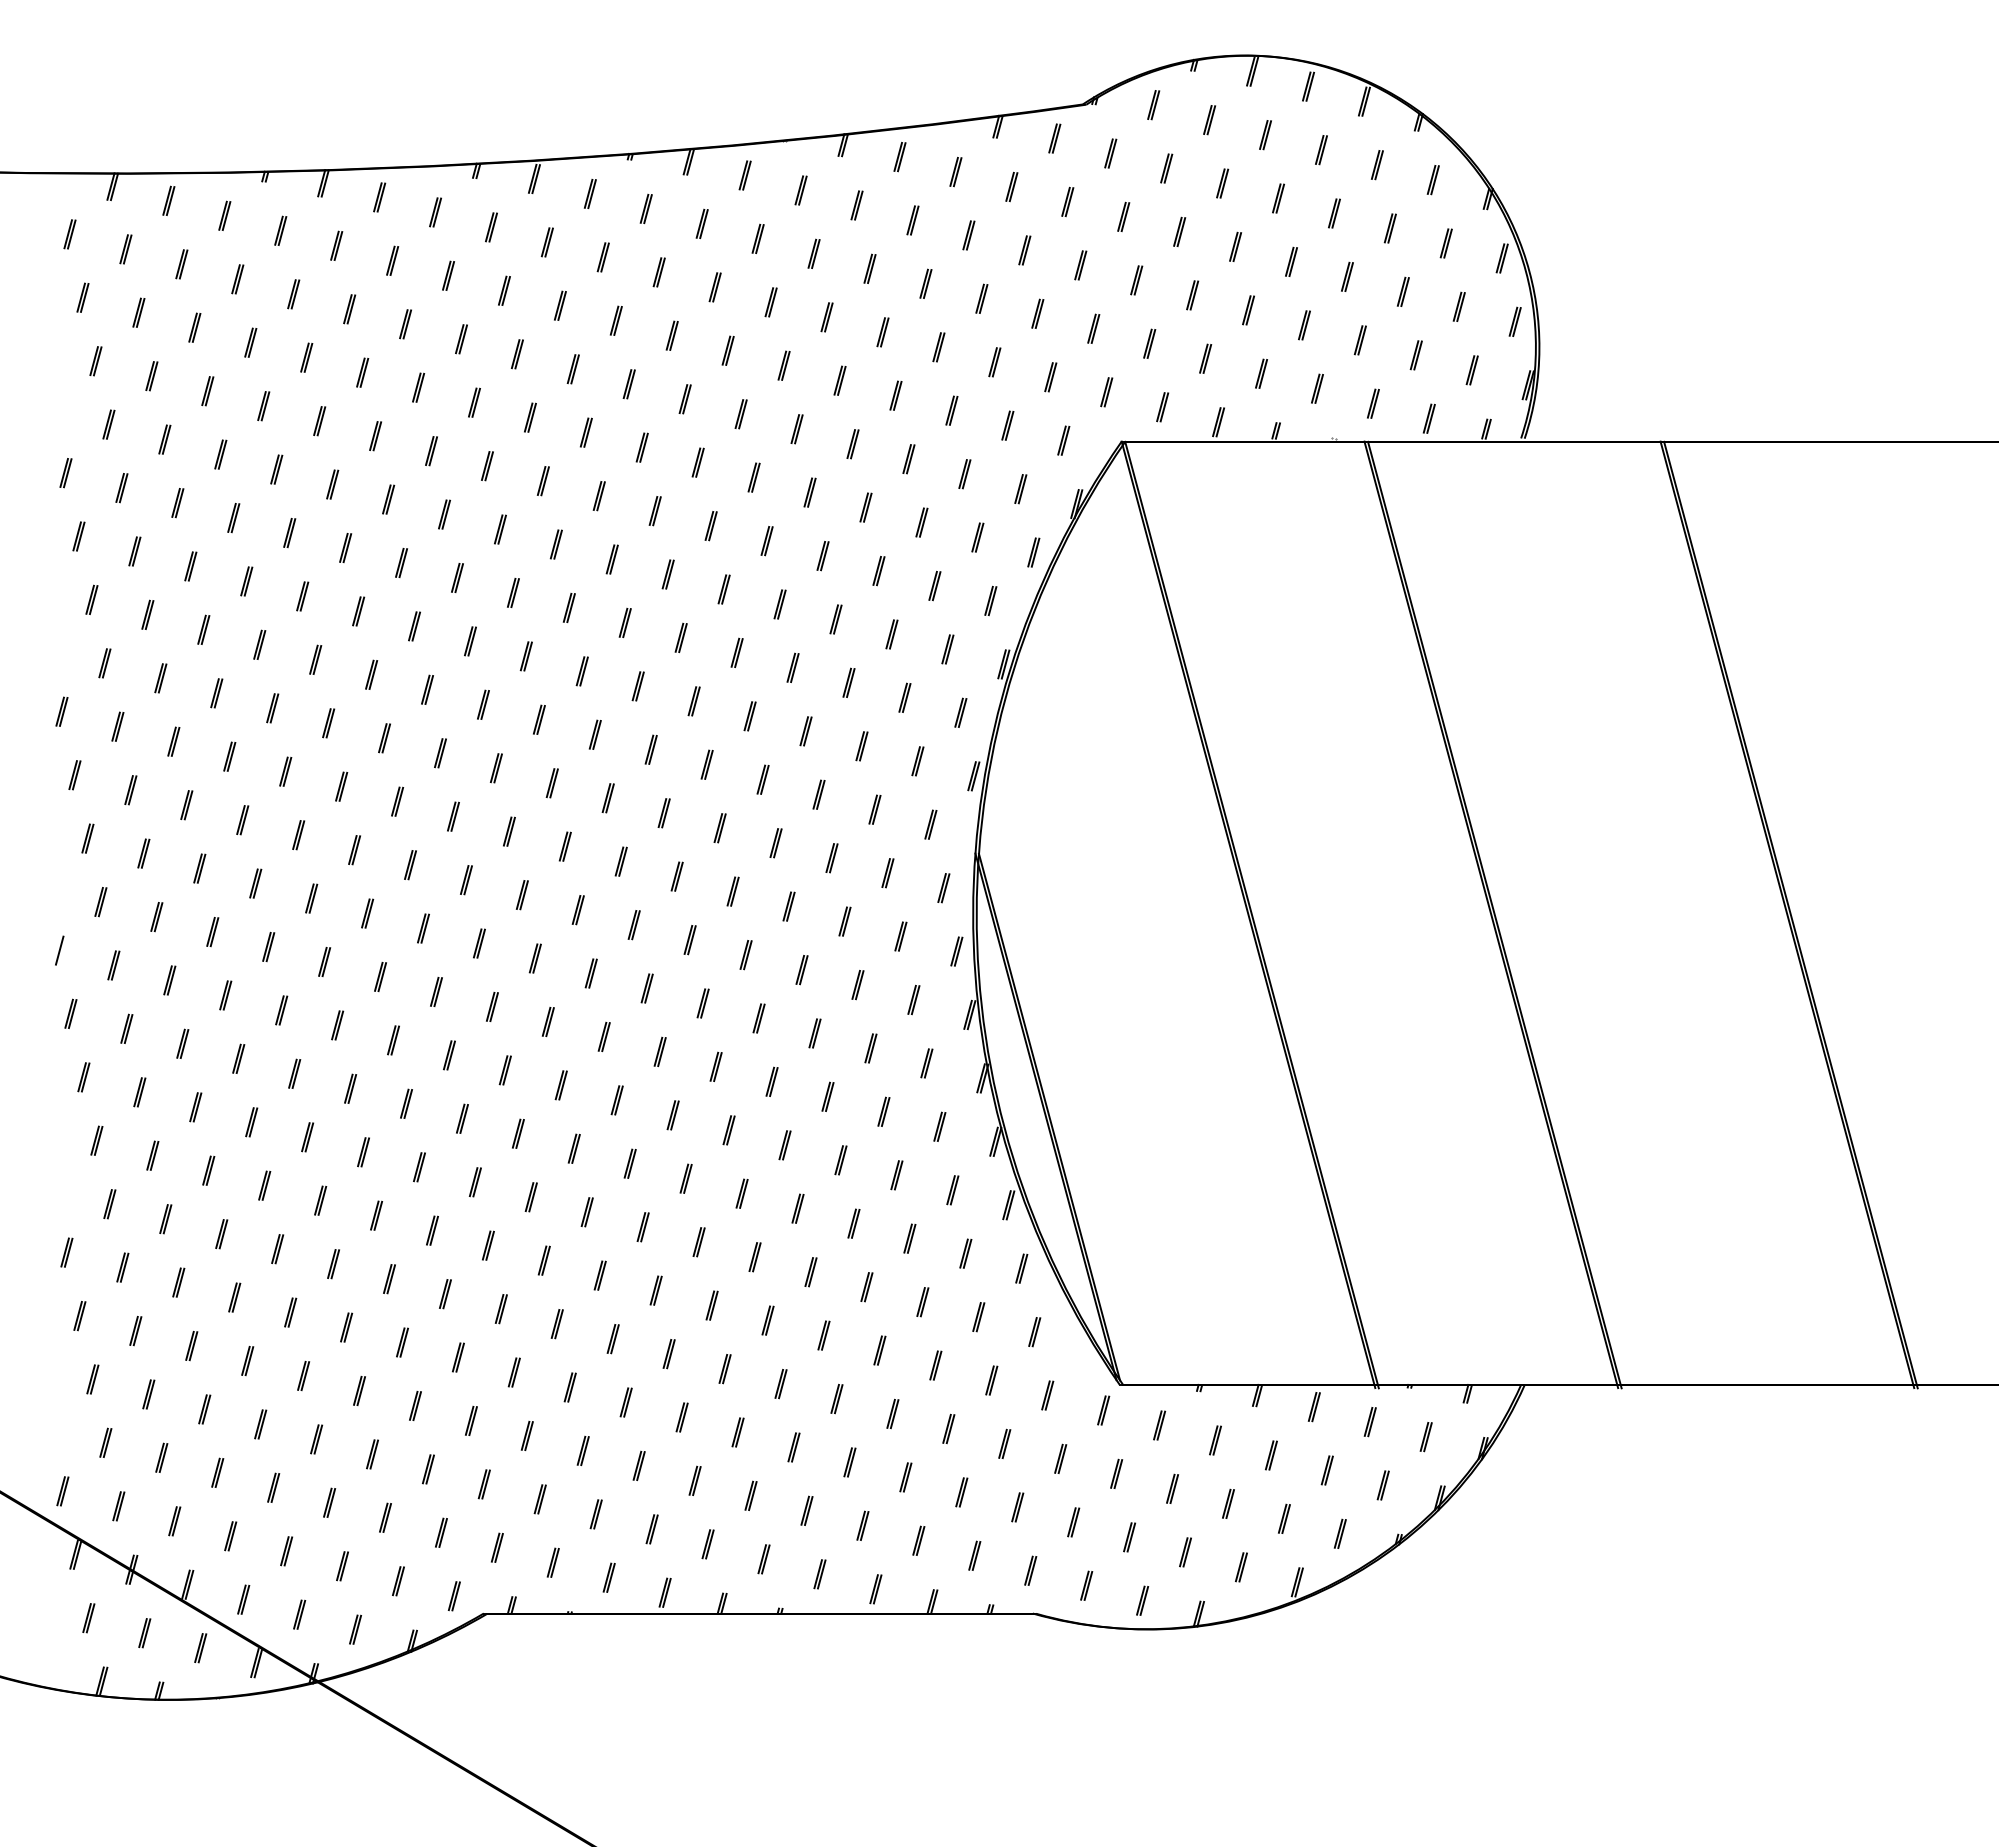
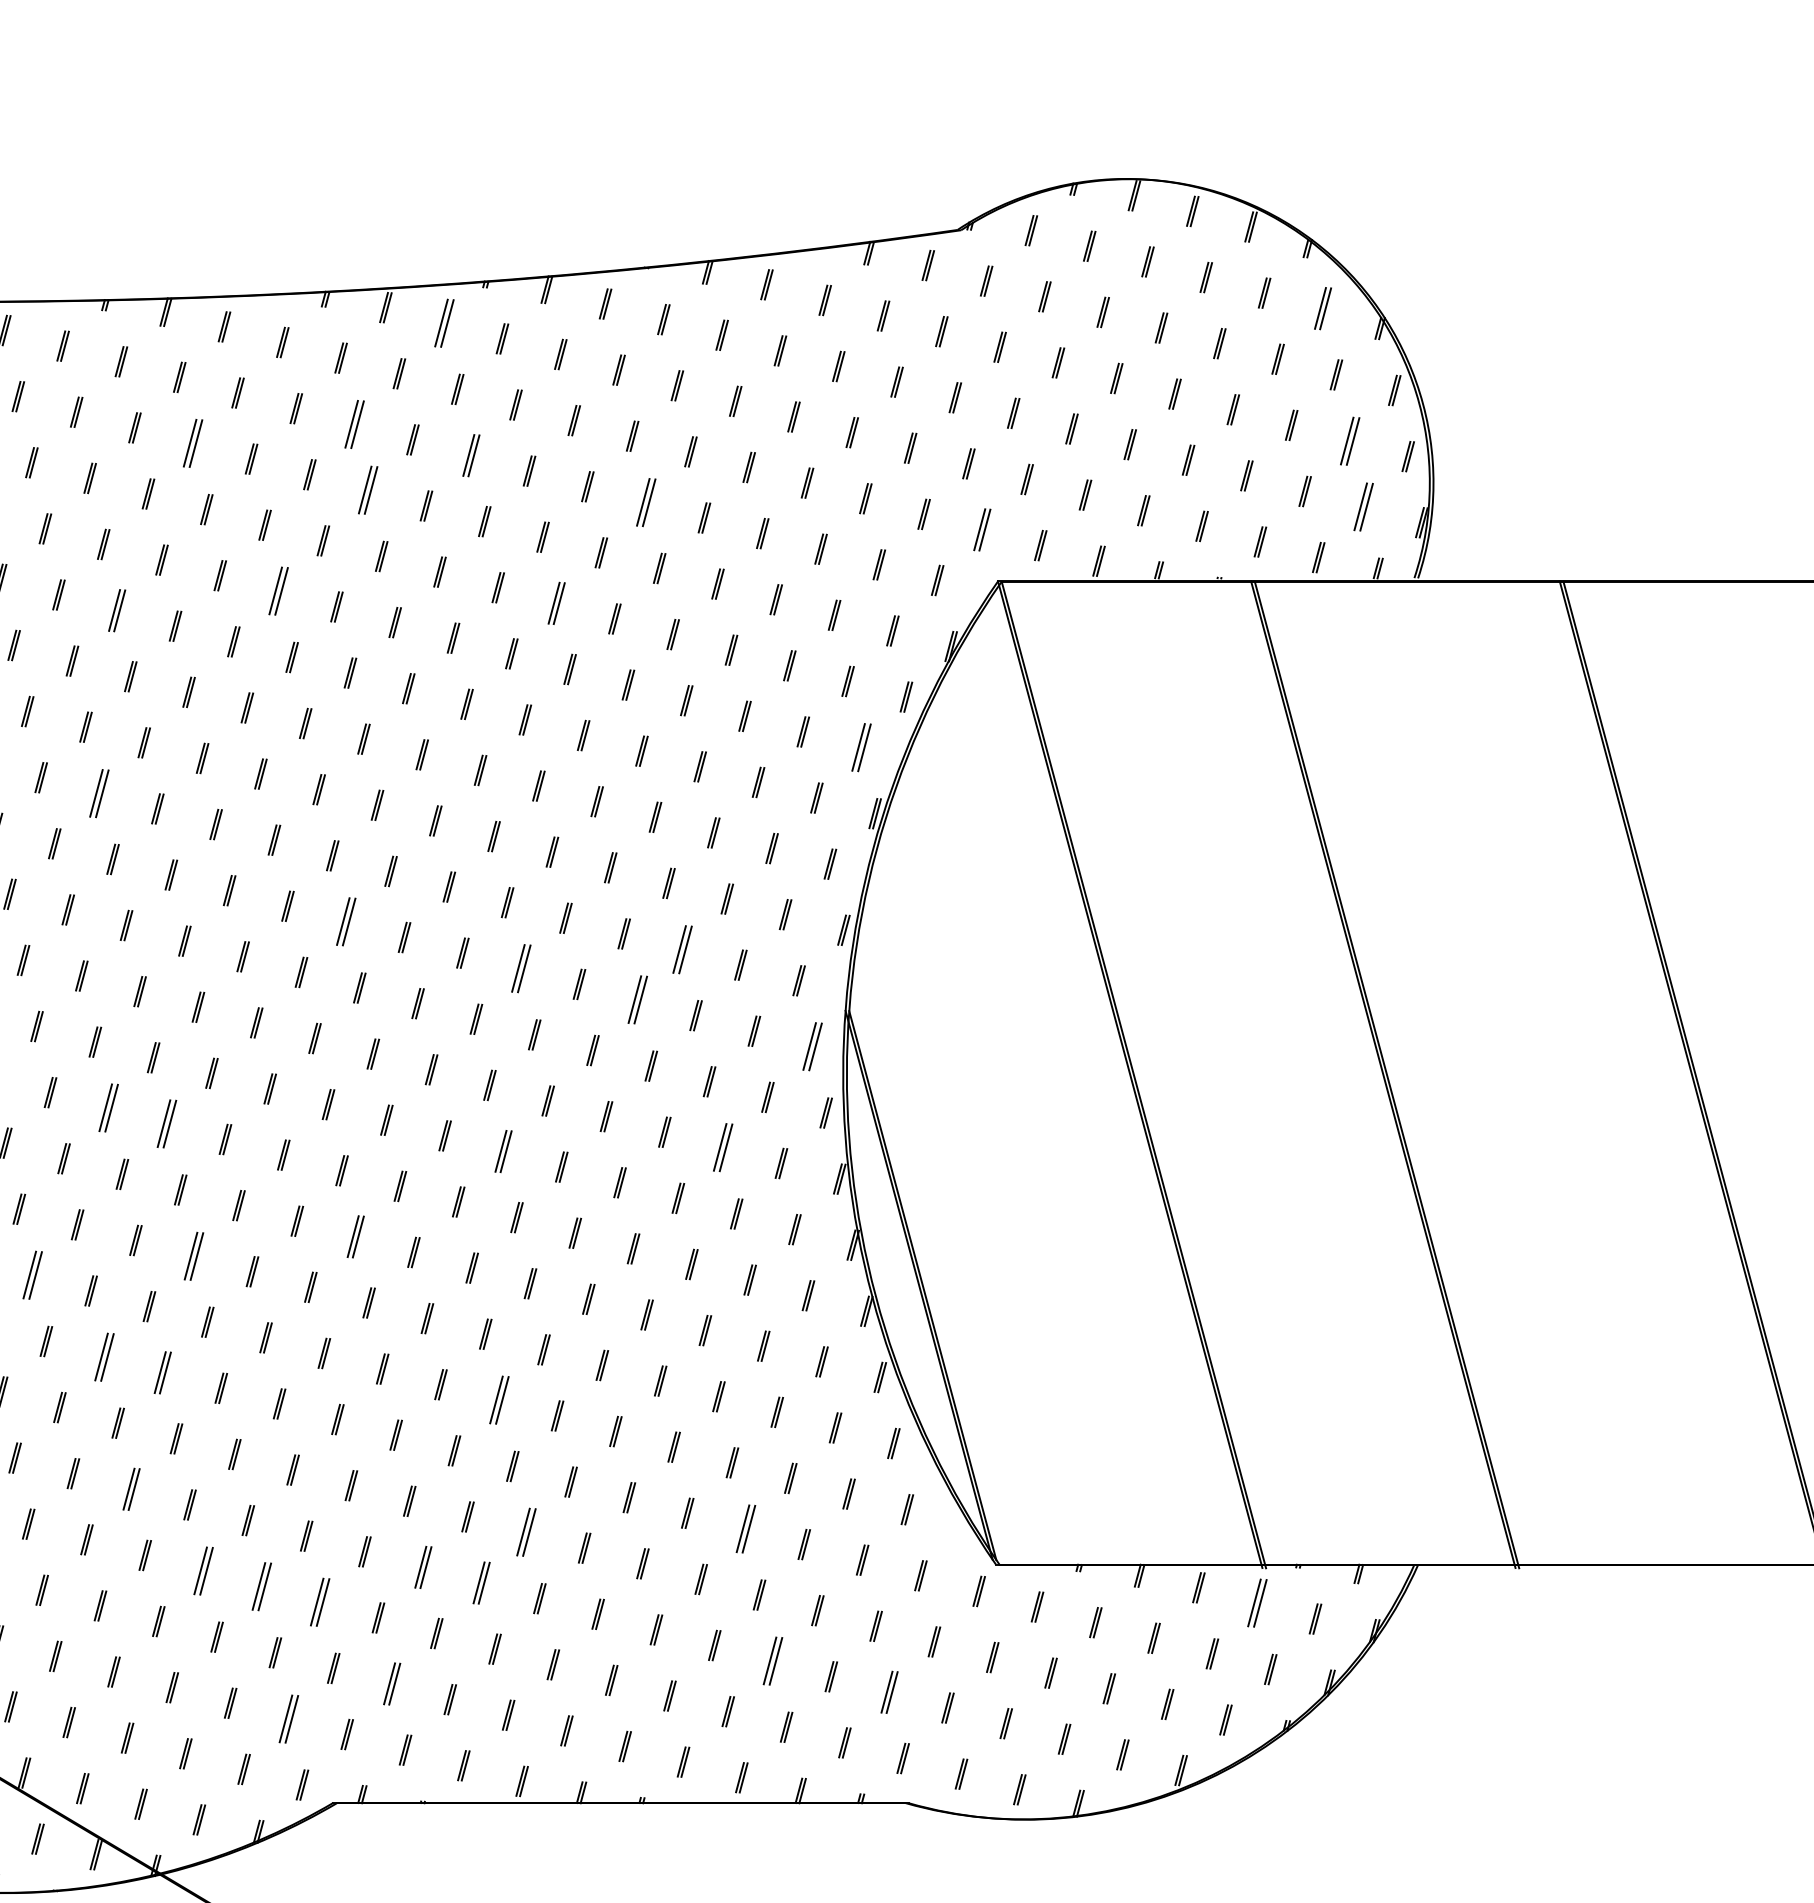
part: (1432, 180) -> (1322, 309), size x1.4
part: (589, 193) -> (443, 322), size x1.6
part: (504, 290) -> (354, 423), size x1.6
part: (1458, 306) -> (1349, 440), size x1.6
part: (349, 309) -> (193, 443), size x1.6
part: (615, 320) -> (470, 455), size x1.4
part: (517, 354) -> (368, 490), size x1.6
part: (783, 365) -> (645, 502), size x1.6
part: (1471, 370) -> (1362, 507), size x1.6
part: (1106, 392) -> (982, 530), size x1.4
part: (431, 451) -> (278, 591), size x1.6
part: (697, 462) -> (555, 603), size x1.4
part: (276, 469) -> (117, 610), size x1.4
part: (990, 600) -> (861, 747), size x1.6
part: (259, 644) -> (99, 792), size x1.6
part: (496, 768) -> (346, 922), size x1.6
part: (818, 794) -> (681, 949), size x1.6
part: (663, 813) -> (520, 969), size x1.6
part: (775, 843) -> (637, 1000), size x1.6
part: (943, 888) -> (812, 1047), size x1.6
part: (268, 947) -> (108, 1108), size x1.6
part: (324, 961) -> (167, 1123), size x1.6
part: (857, 985) -> (722, 1148), size x1.6
part: (646, 988) -> (502, 1151), size x1.4
part: (504, 1070) -> (354, 1236), size x1.4
part: (350, 1088) -> (194, 1255), size x1.6
part: (195, 1107) -> (32, 1275), size x1.6
part: (264, 1185) -> (104, 1356), size x1.6
part: (320, 1200) -> (162, 1372), size x1.4
part: (642, 1227) -> (498, 1400), size x1.6
part: (290, 1312) -> (131, 1489), size x1.4
part: (879, 1350) -> (745, 1528), size x1.6
part: (668, 1354) -> (525, 1533), size x1.6
part: (569, 1387) -> (422, 1567), size x1.4
part: (359, 1390) -> (203, 1570), size x1.6
part: (625, 1402) -> (480, 1583), size x1.4
part: (415, 1405) -> (261, 1586), size x1.6
part: (471, 1420) -> (320, 1601), size x1.6
part: (1369, 1422) -> (1256, 1603), size x1.6
part: (905, 1477) -> (772, 1661), size x1.6
part: (539, 1499) -> (391, 1684), size x1.4
part: (1017, 1507) -> (889, 1692), size x1.4
part: (441, 1532) -> (289, 1718), size x1.6

